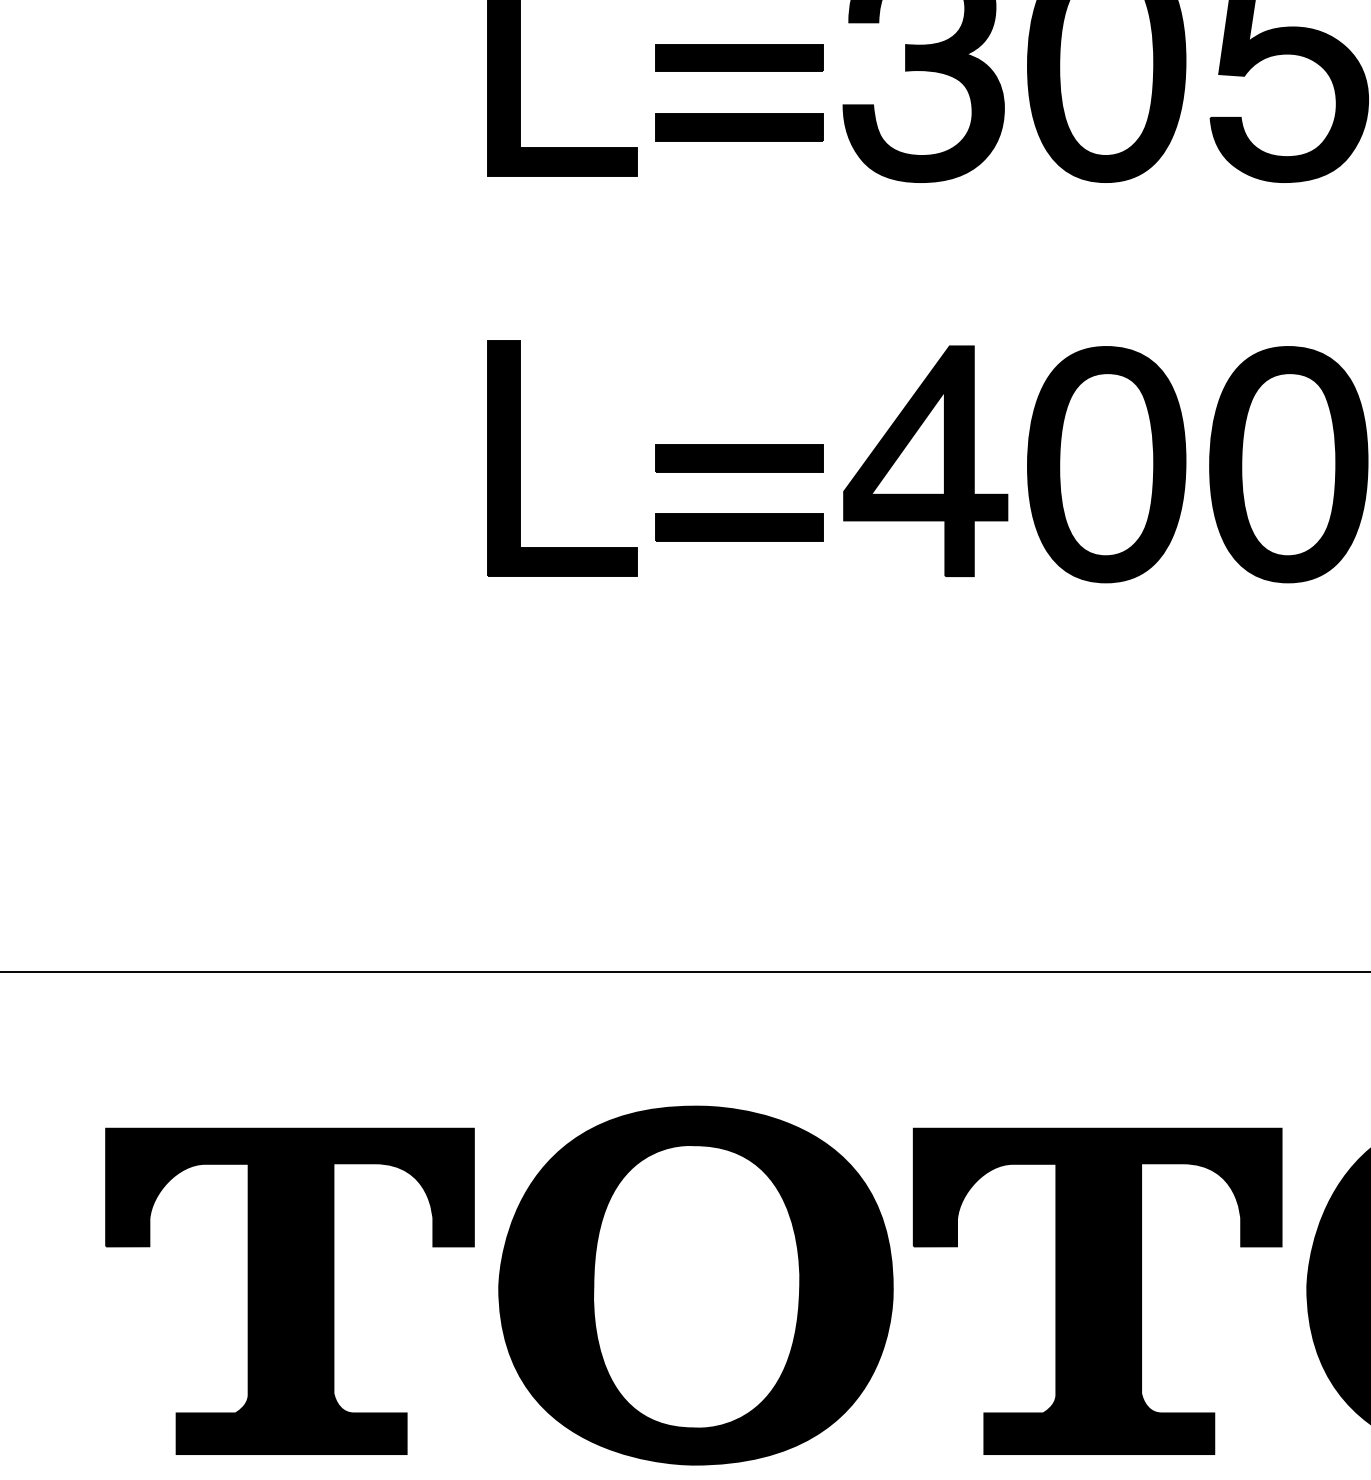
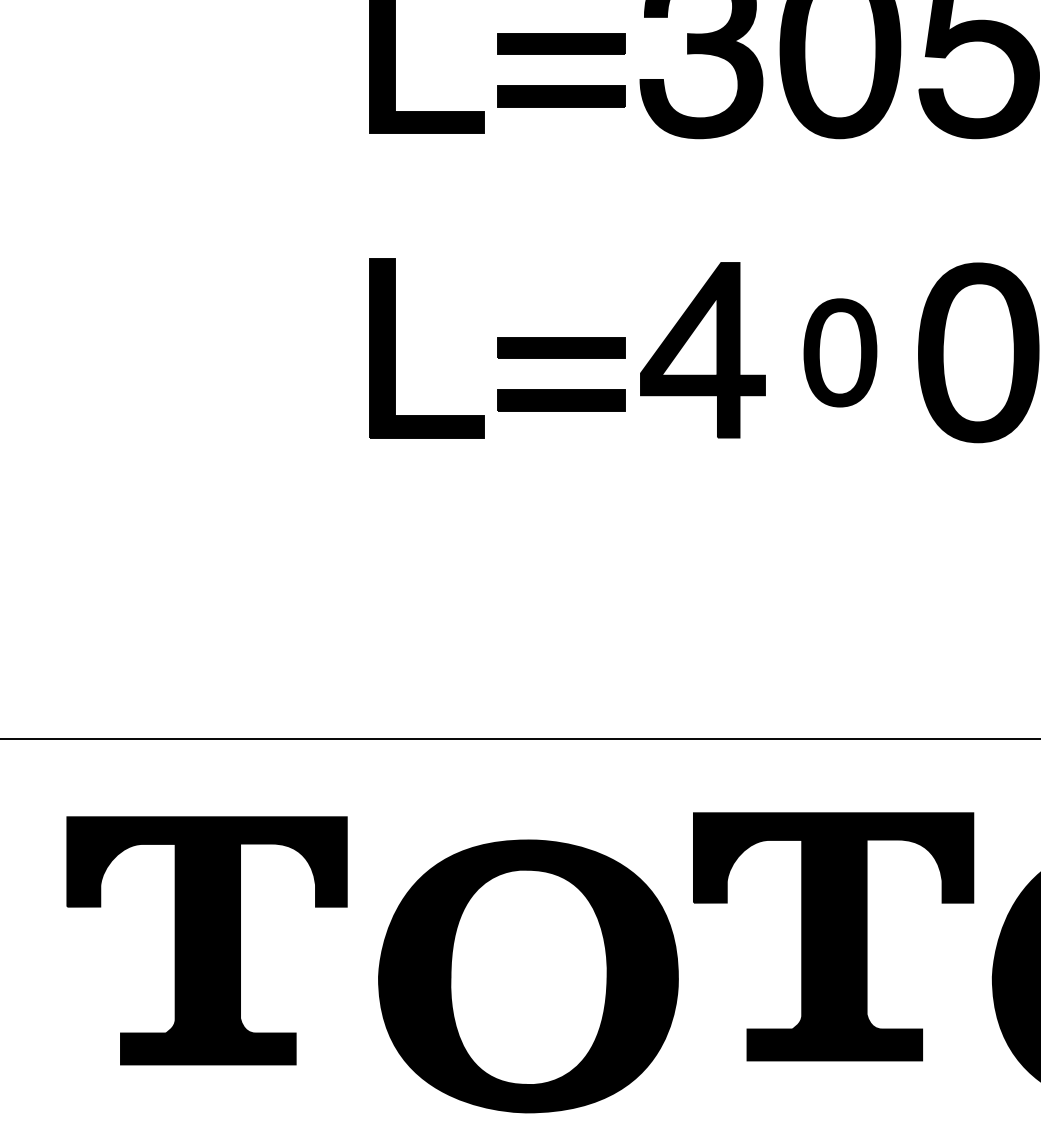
part: (1106, 464) -> (840, 352), size x0.6
part: (289, 1290) -> (206, 940), moved
part: (1097, 1290) -> (833, 936), moved

